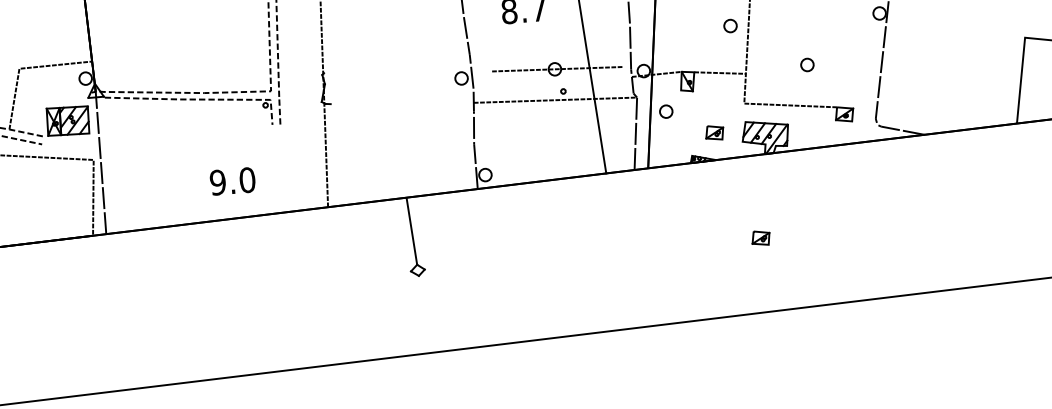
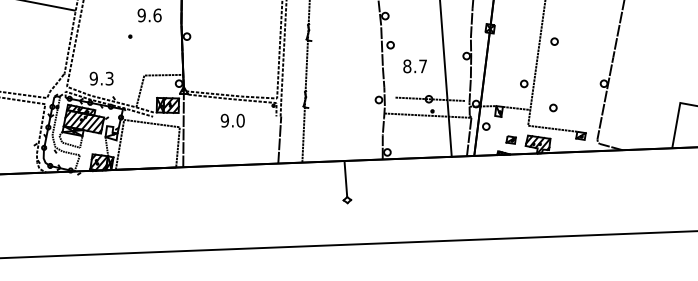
part: (807, 64) -> (553, 107), moved
line: (281, 167) -> (279, 139), added
text: (232, 180) -> (232, 120), moved
part: (759, 237) -> (530, 197), removed

